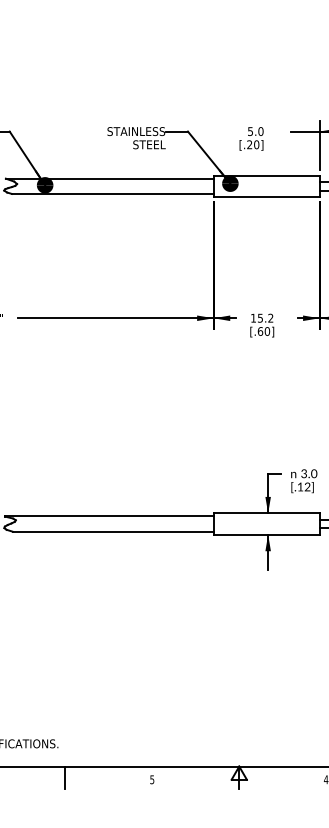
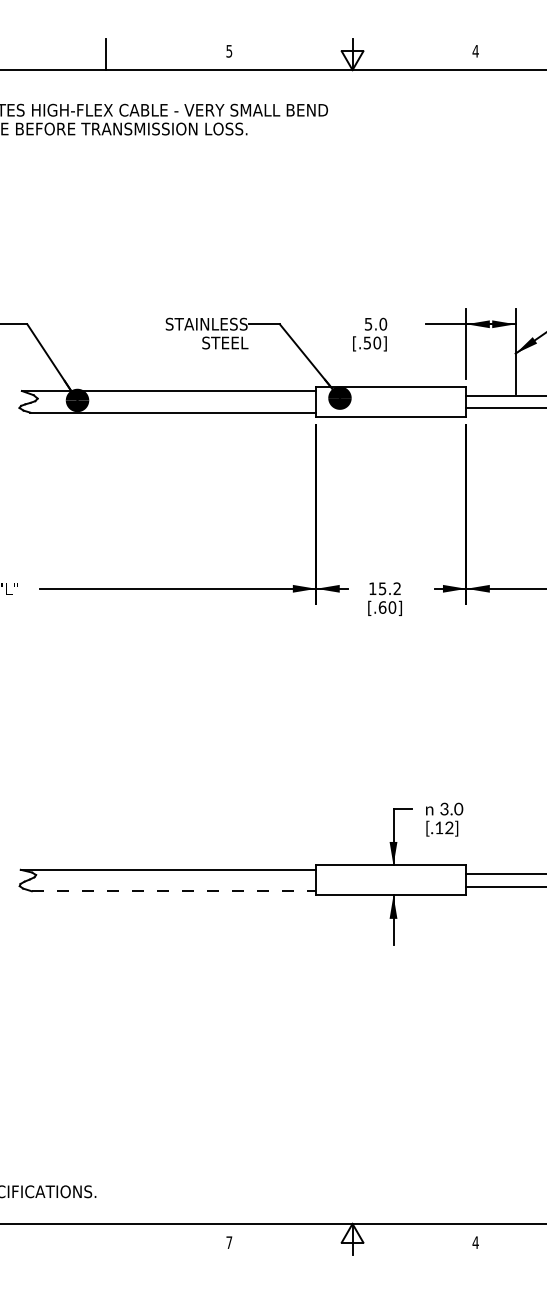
text: (249, 144) -> (366, 342), [.20] -> [.50]
line: (113, 531) -> (174, 891), solid -> dashed
line: (65, 777) -> (106, 1239), removed
text: (152, 779) -> (229, 1242), 5 -> 7

